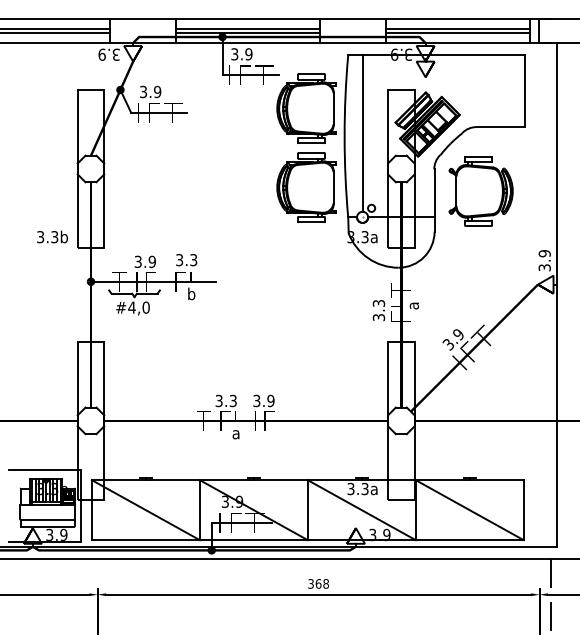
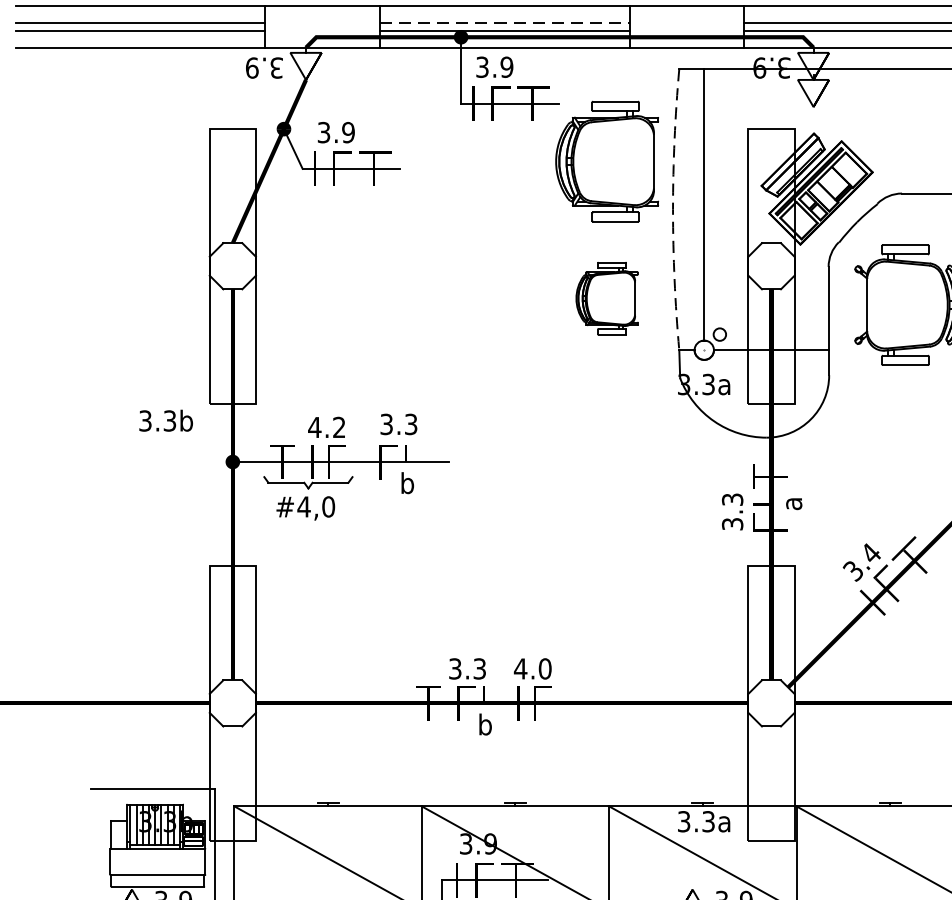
line: (247, 28) -> (504, 22), solid -> dashed
arc: (344, 136) -> (672, 209), solid -> dashed
part: (306, 187) -> (606, 298), size x0.6
text: (52, 236) -> (166, 419), moved
text: (144, 261) -> (325, 426), 3.9 -> 4.2
text: (458, 334) -> (870, 553), 3.9 -> 3.4
text: (263, 400) -> (532, 668), 3.9 -> 4.0
text: (236, 432) -> (485, 723), a -> b

